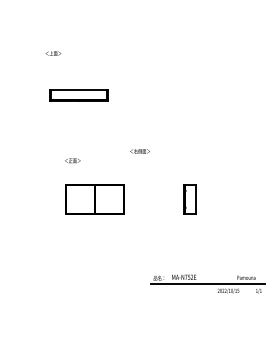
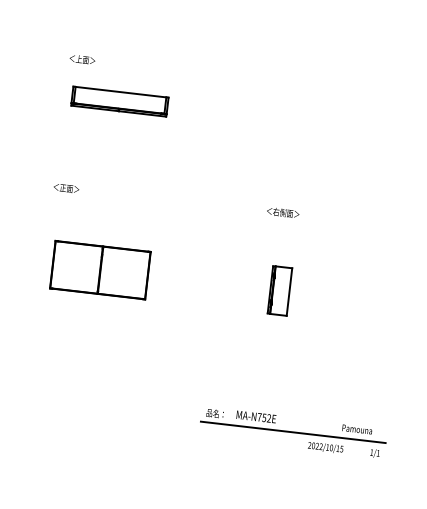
text: (53, 53) -> (82, 59), moved
text: (139, 151) -> (282, 212), moved
text: (72, 160) -> (66, 187), moved
part: (94, 199) -> (99, 270), moved

